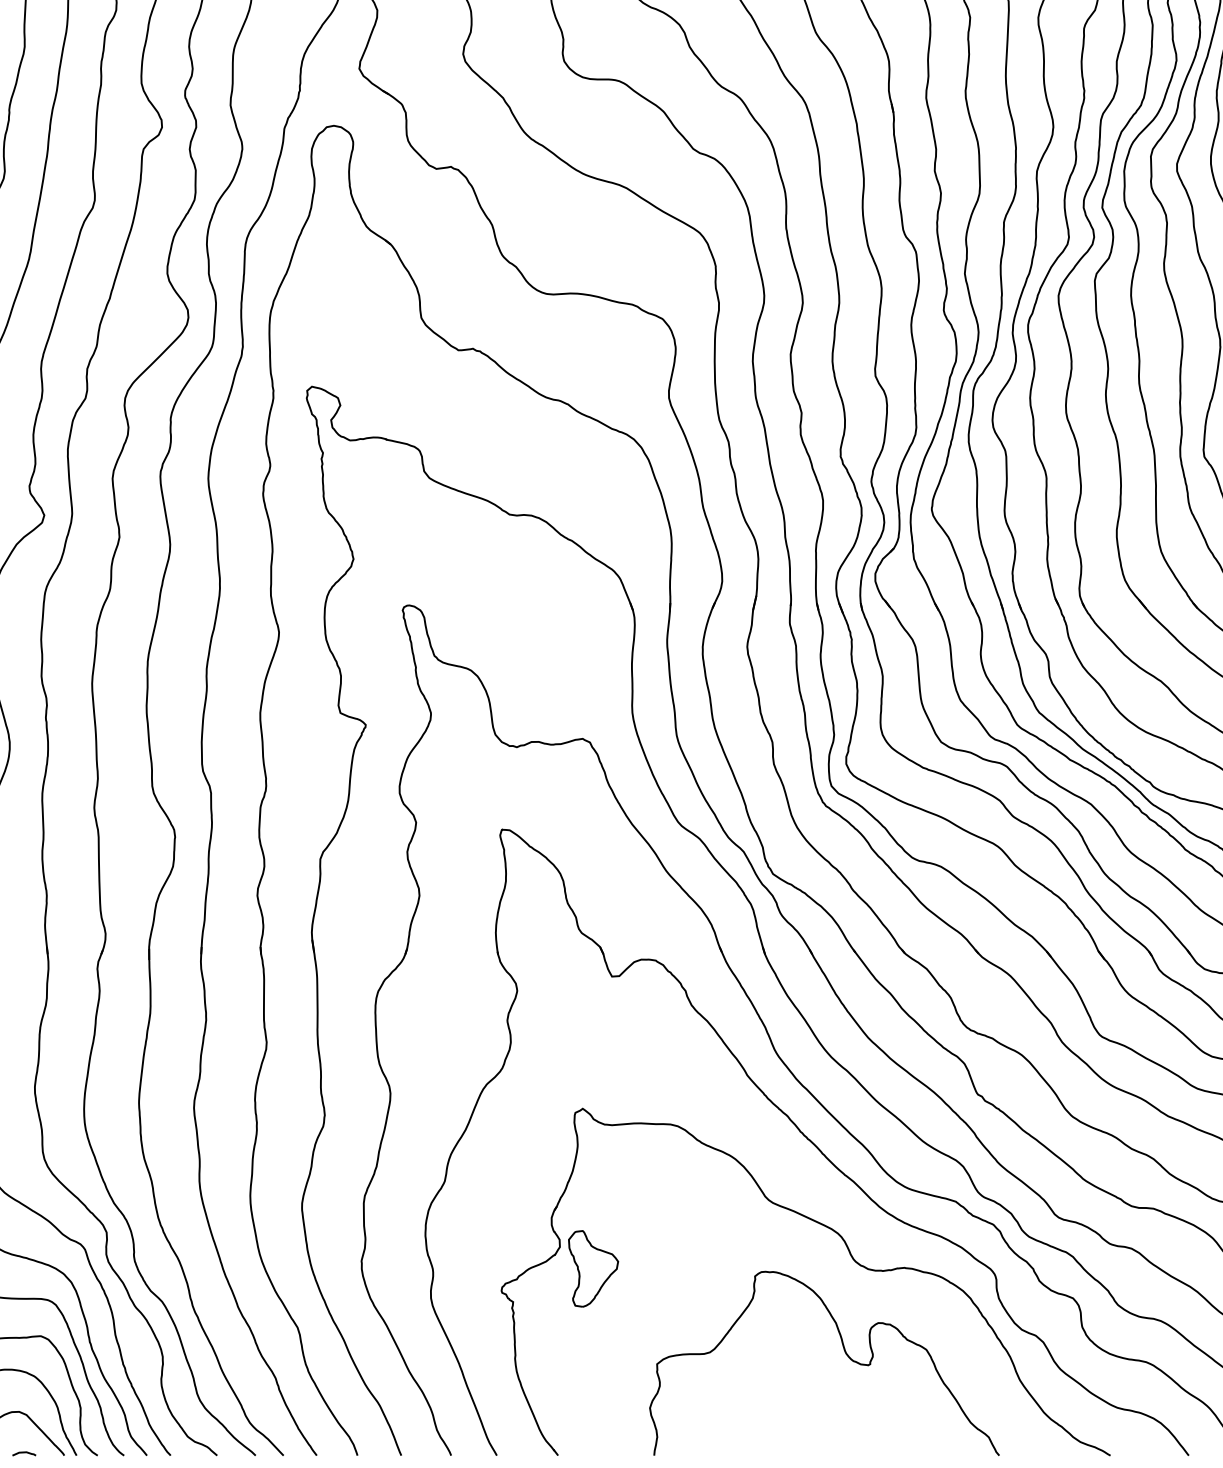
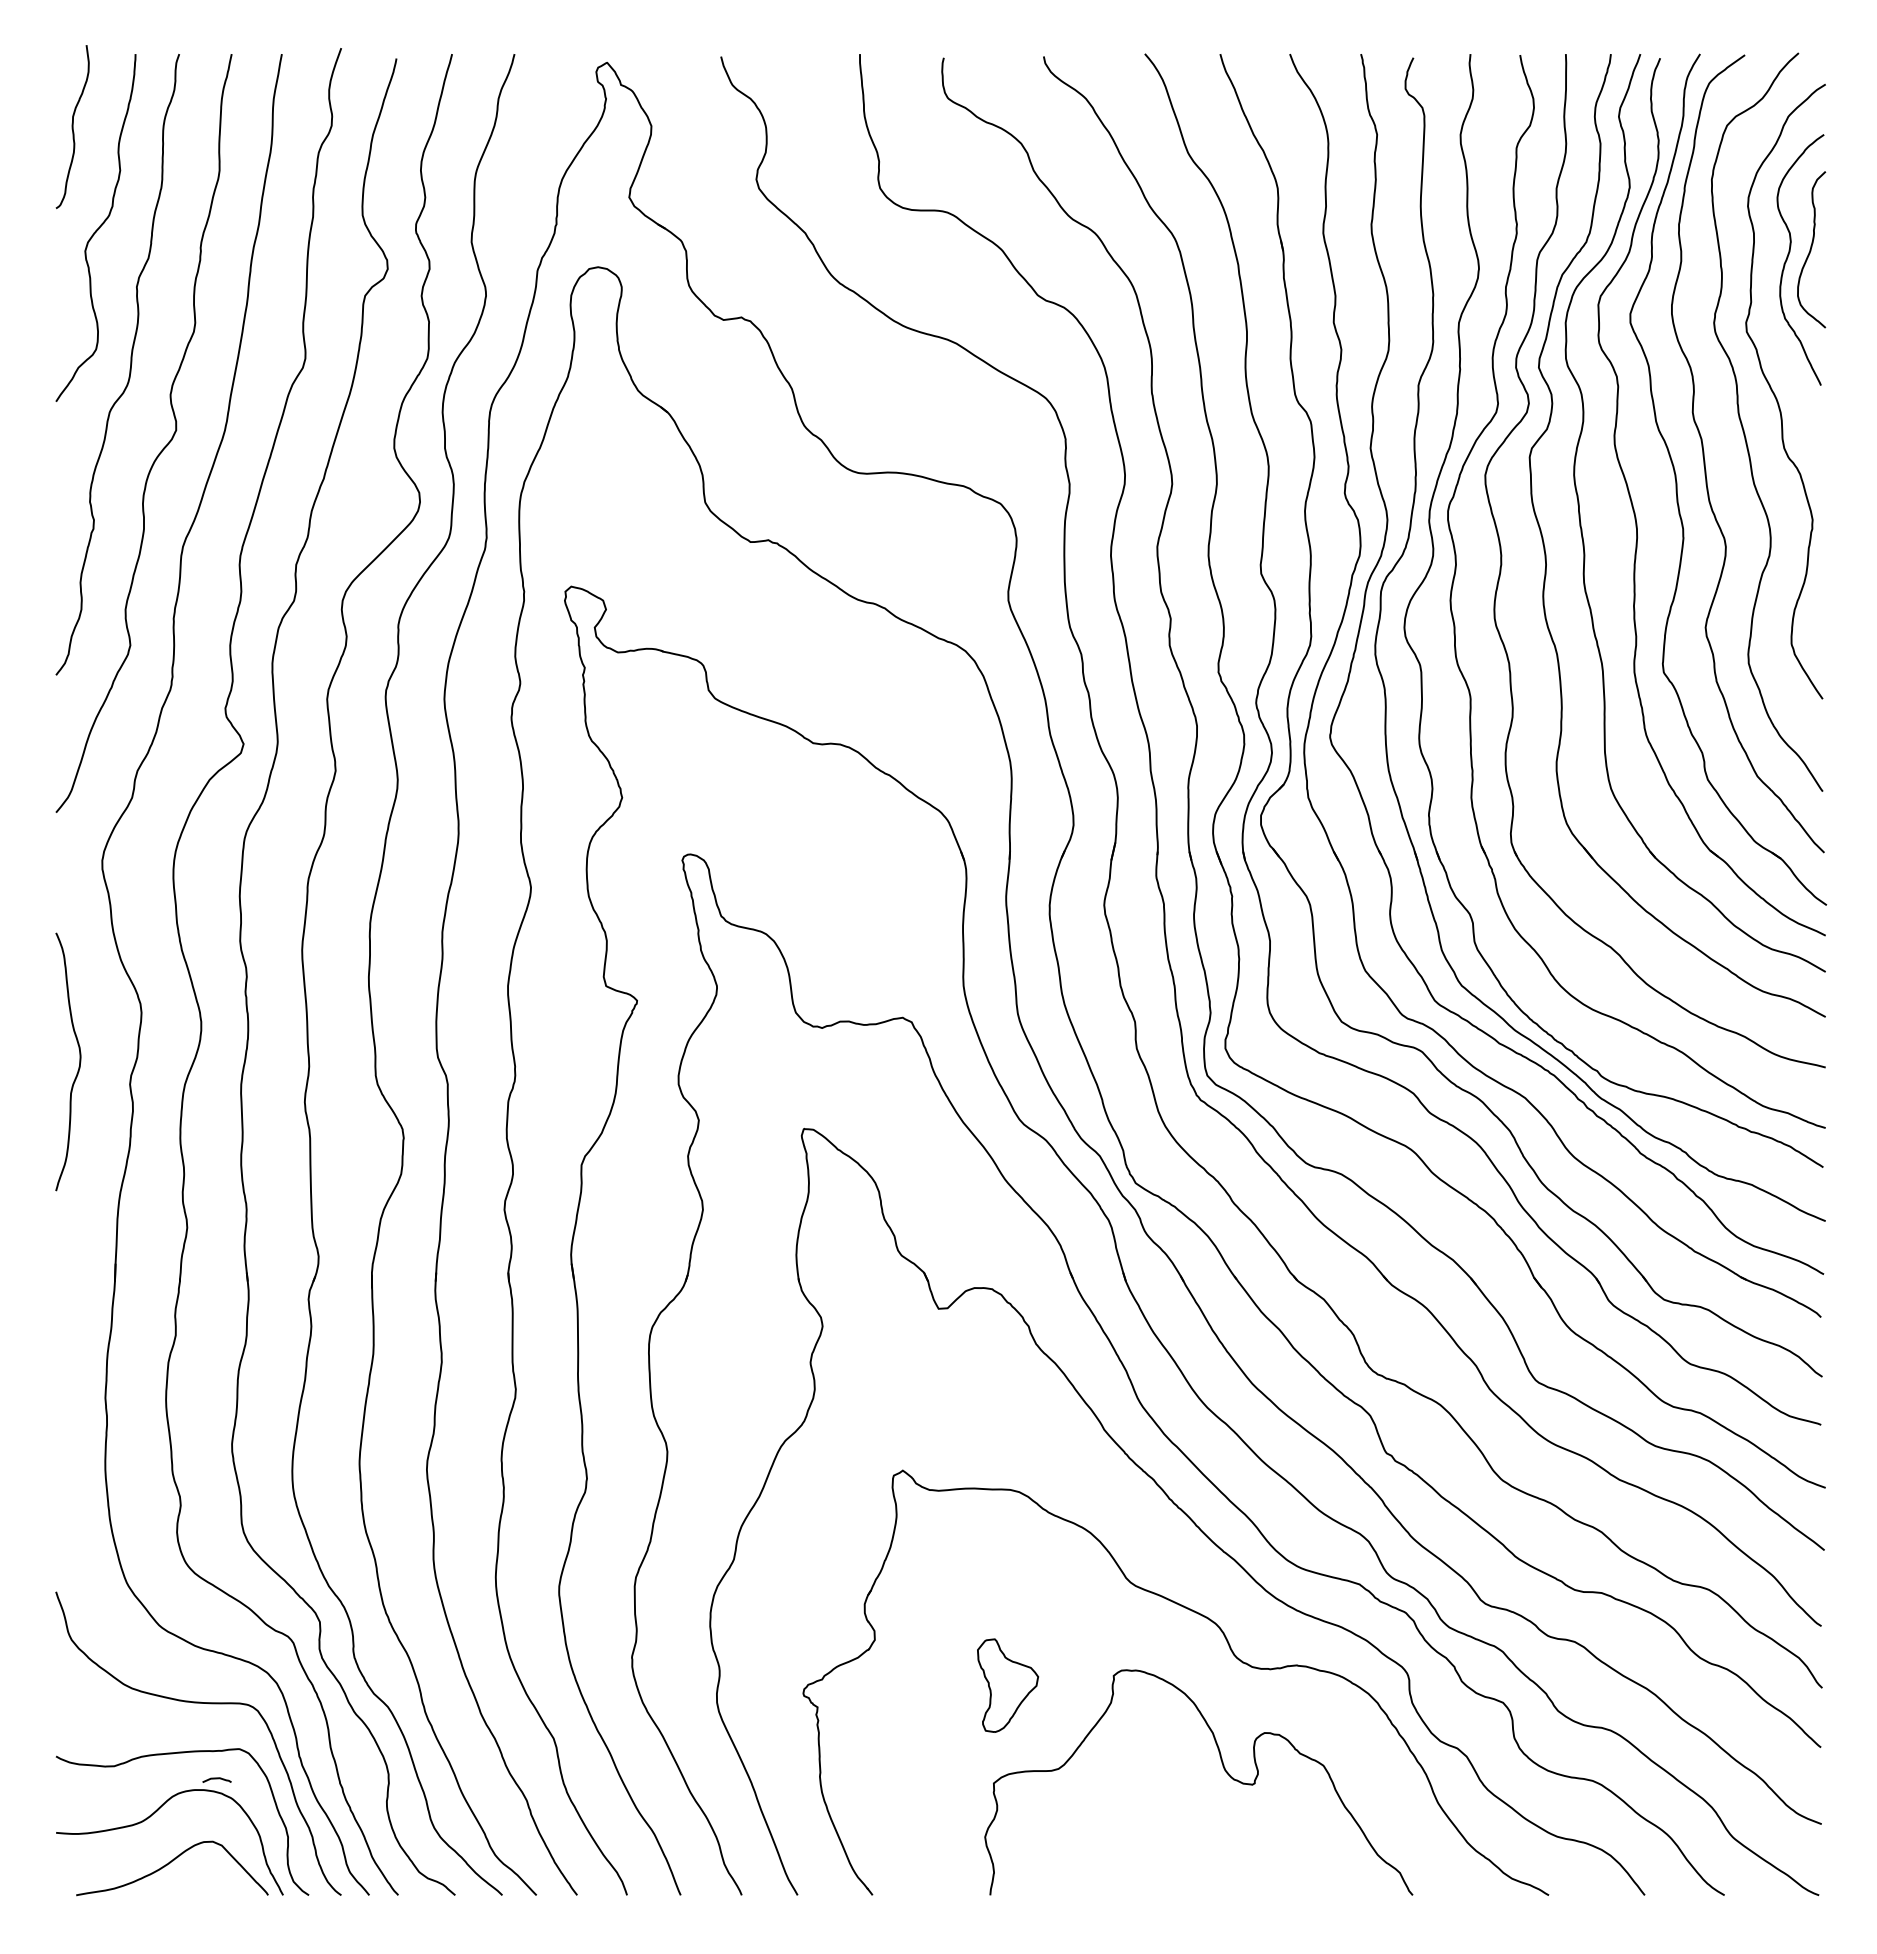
part: (593, 1268) -> (1008, 1685), moved
curve: (23, 1453) -> (216, 1779), moved

